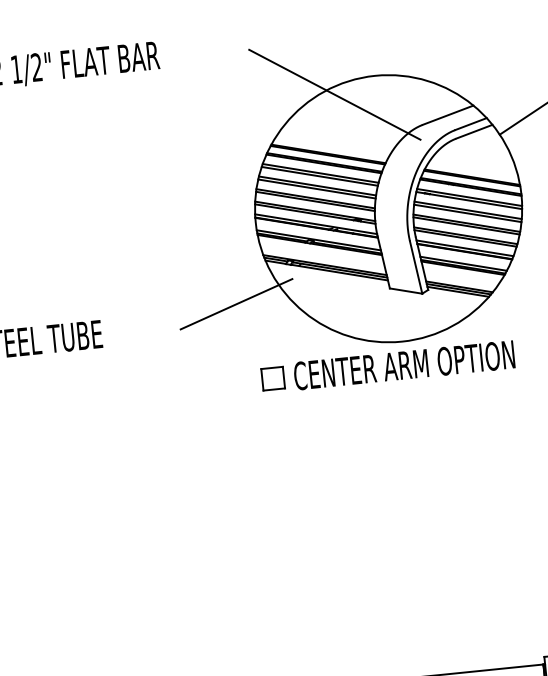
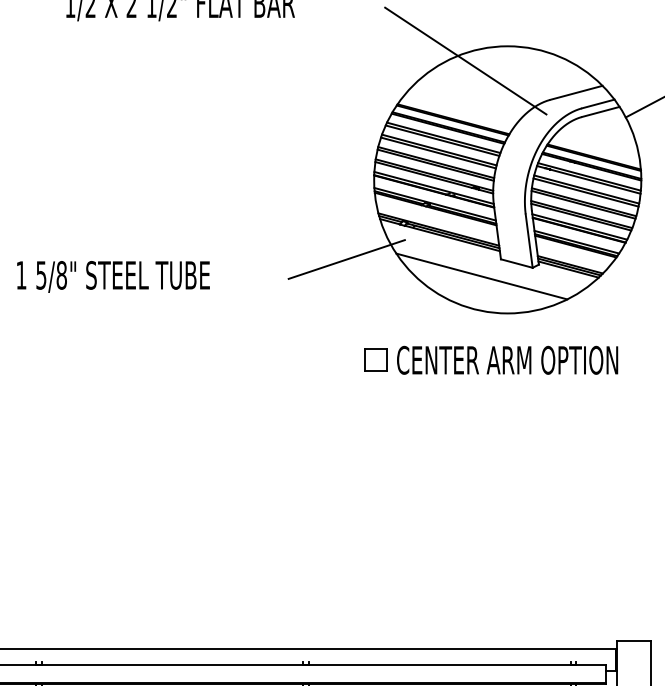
line: (372, 307) -> (481, 276), added
part: (388, 366) -> (491, 359), moved

